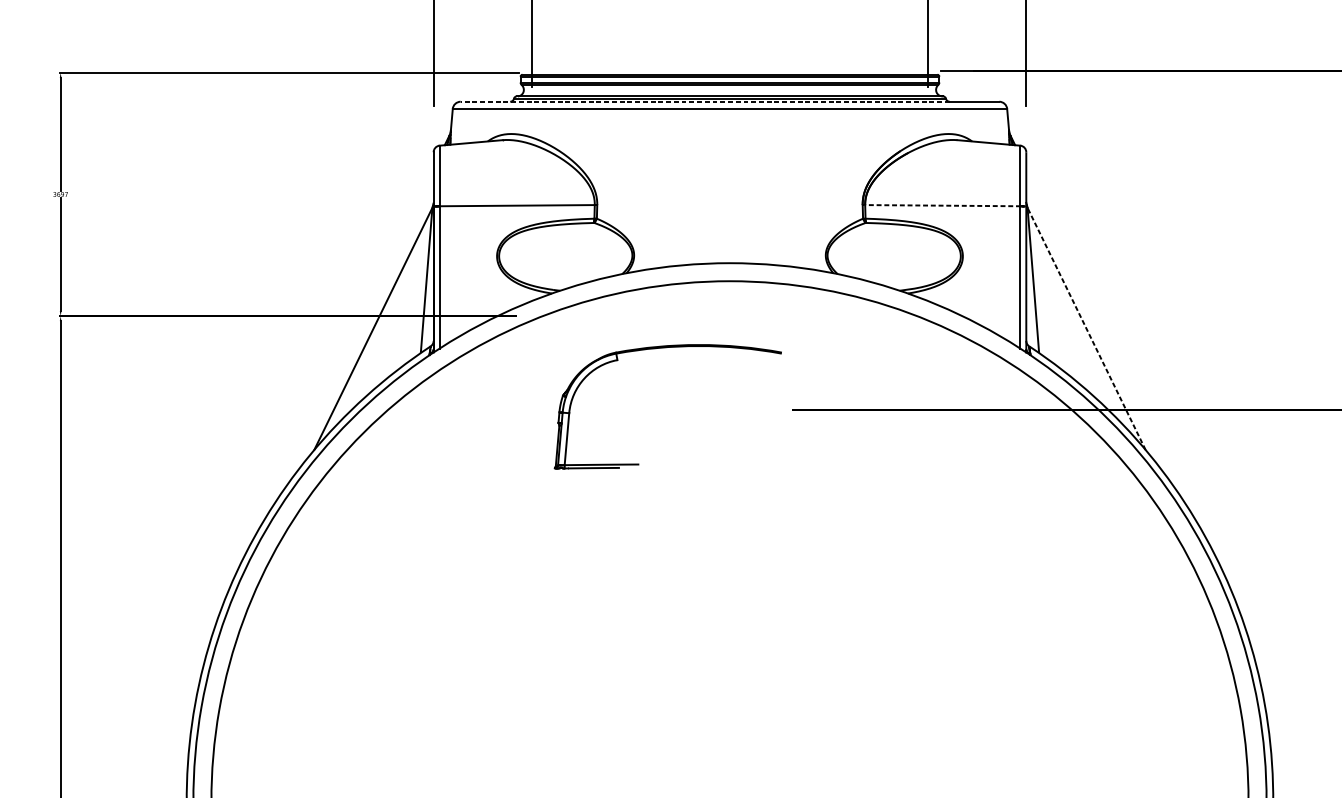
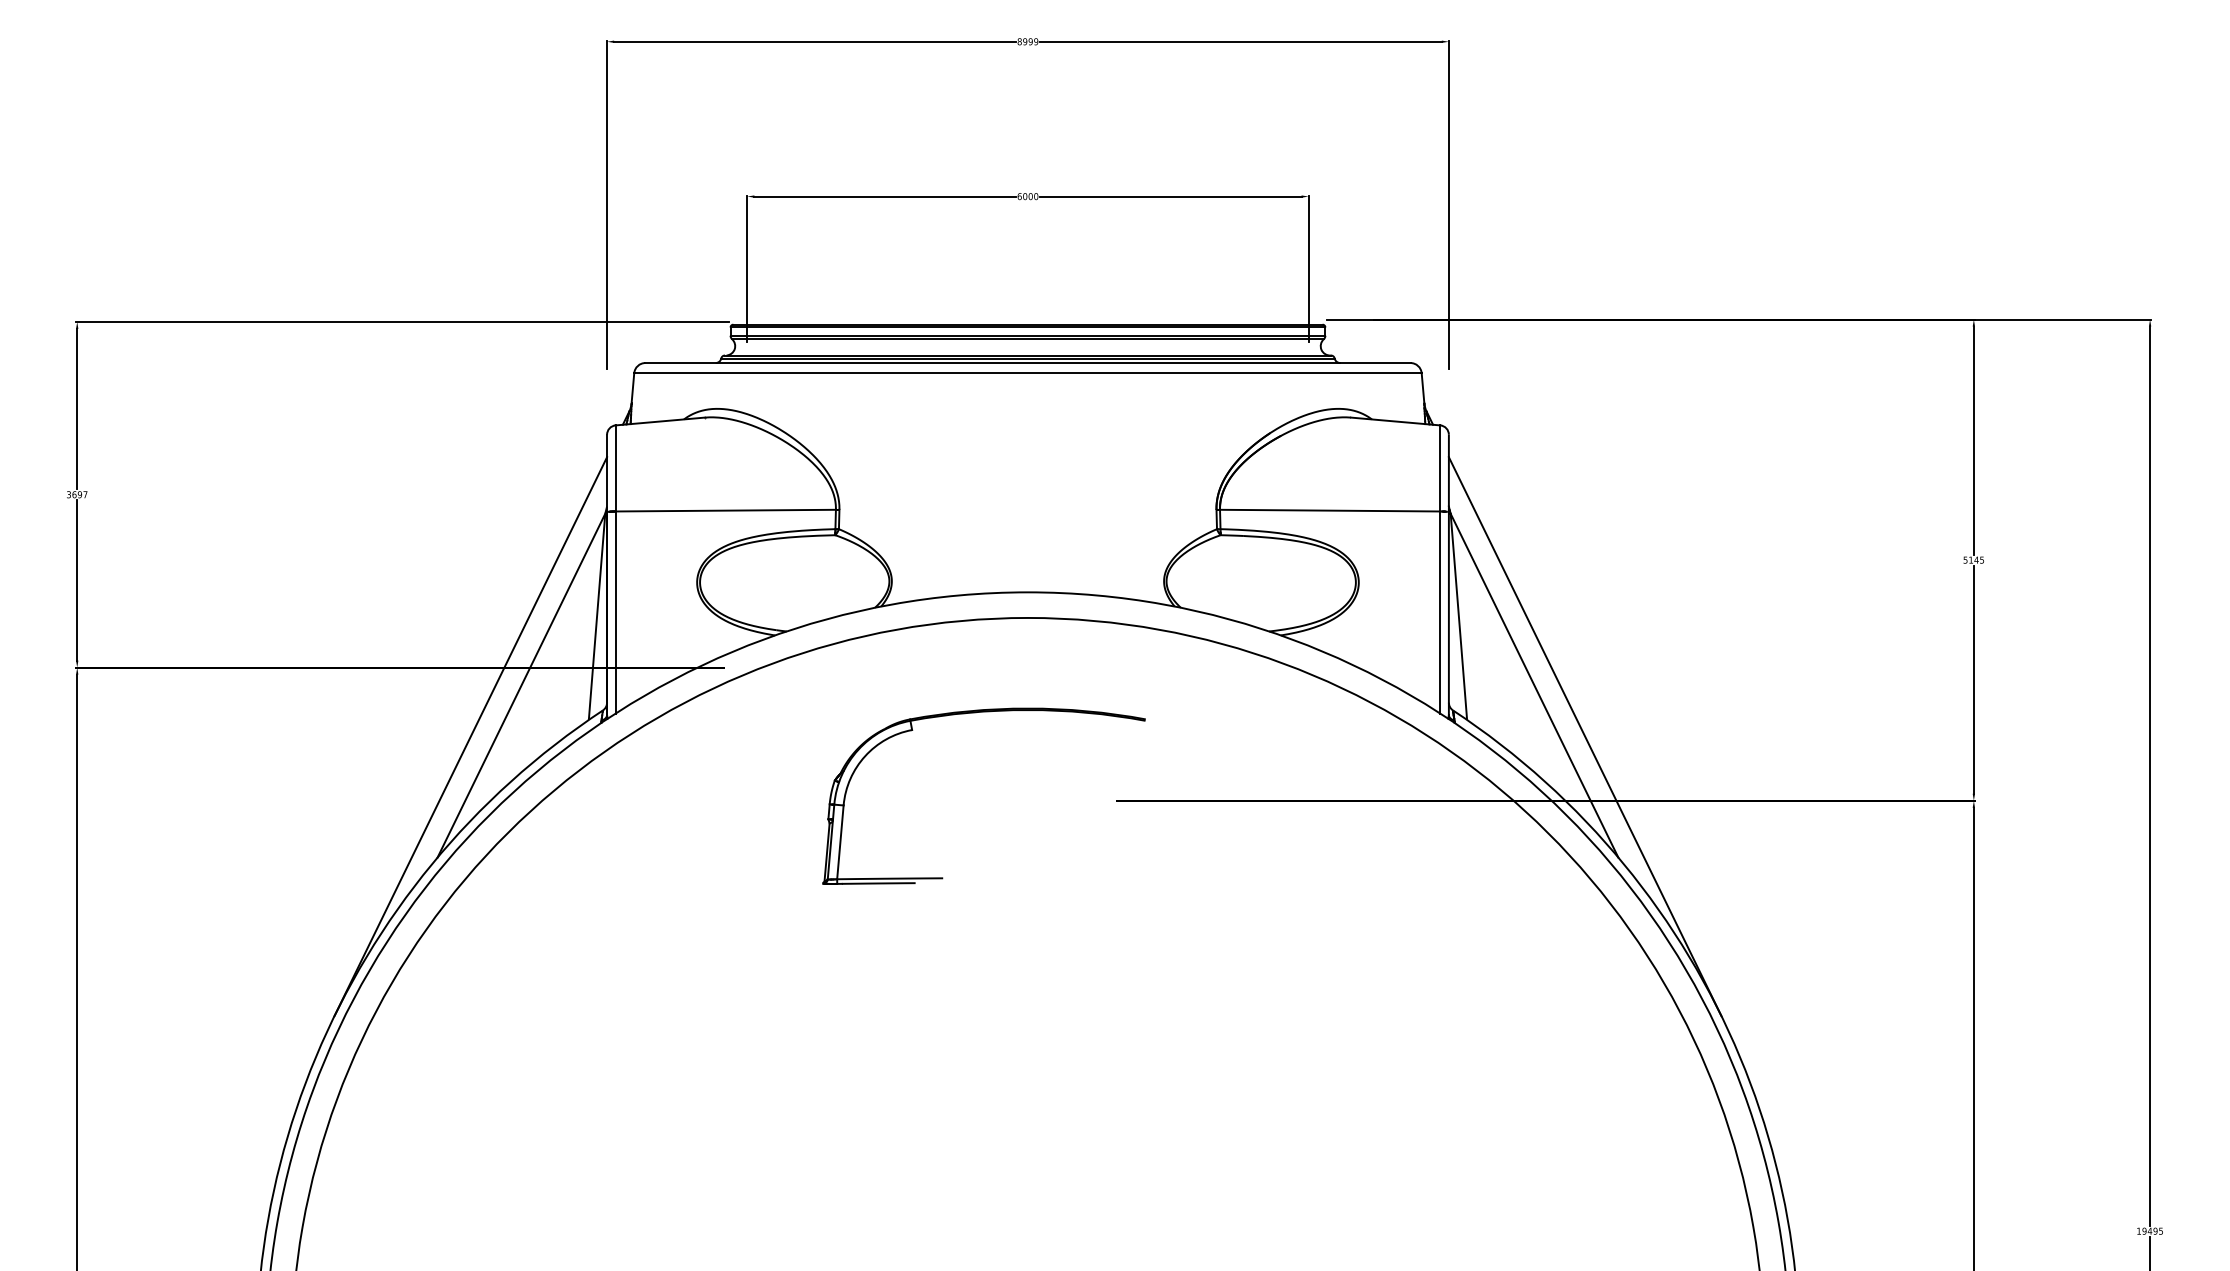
line: (705, 102) -> (992, 363), dashed -> solid
line: (943, 205) -> (1331, 510), dashed -> solid
line: (1086, 328) -> (1534, 685), dashed -> solid
part: (662, 348) -> (976, 713), moved
line: (337, 364) -> (470, 736), added
line: (1121, 364) -> (1584, 736), added

